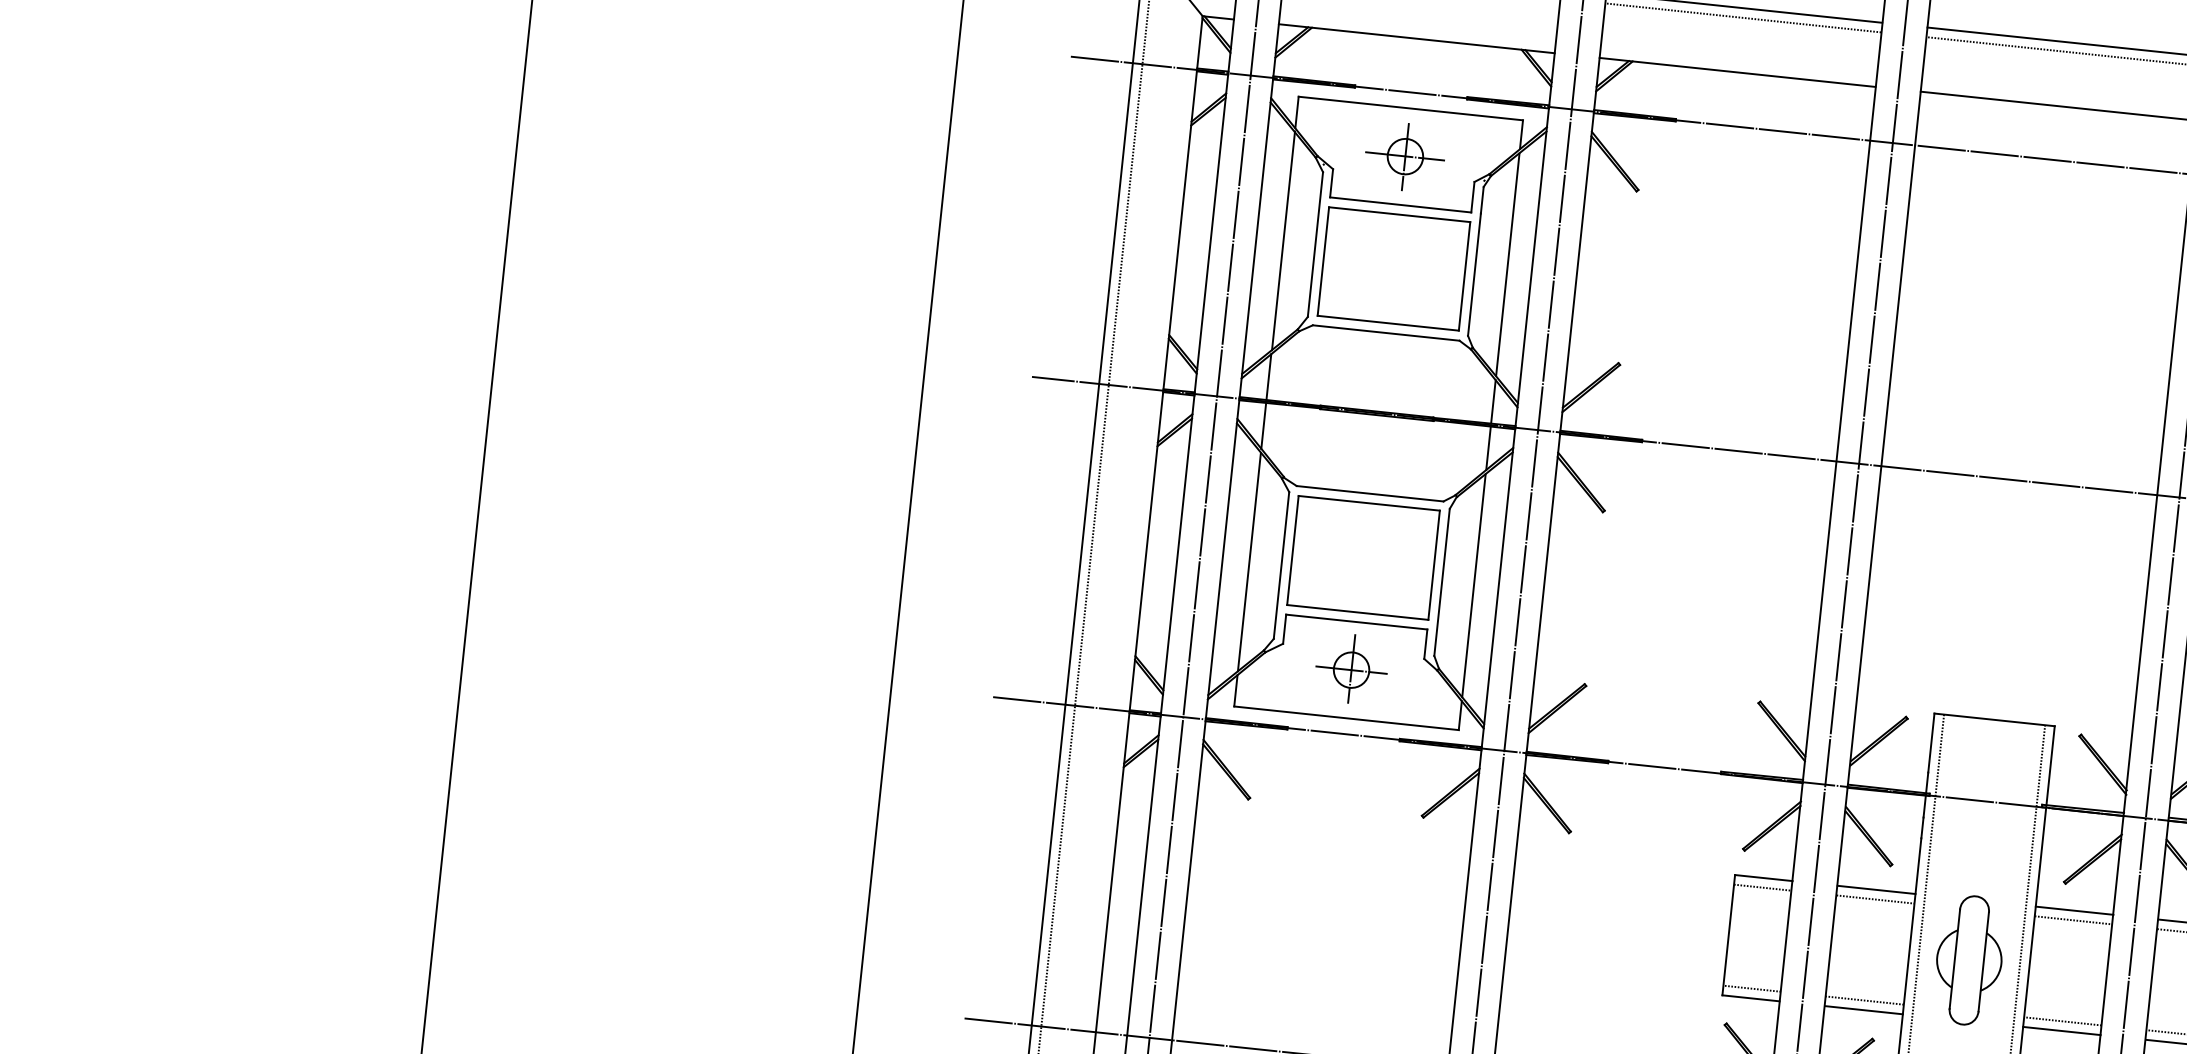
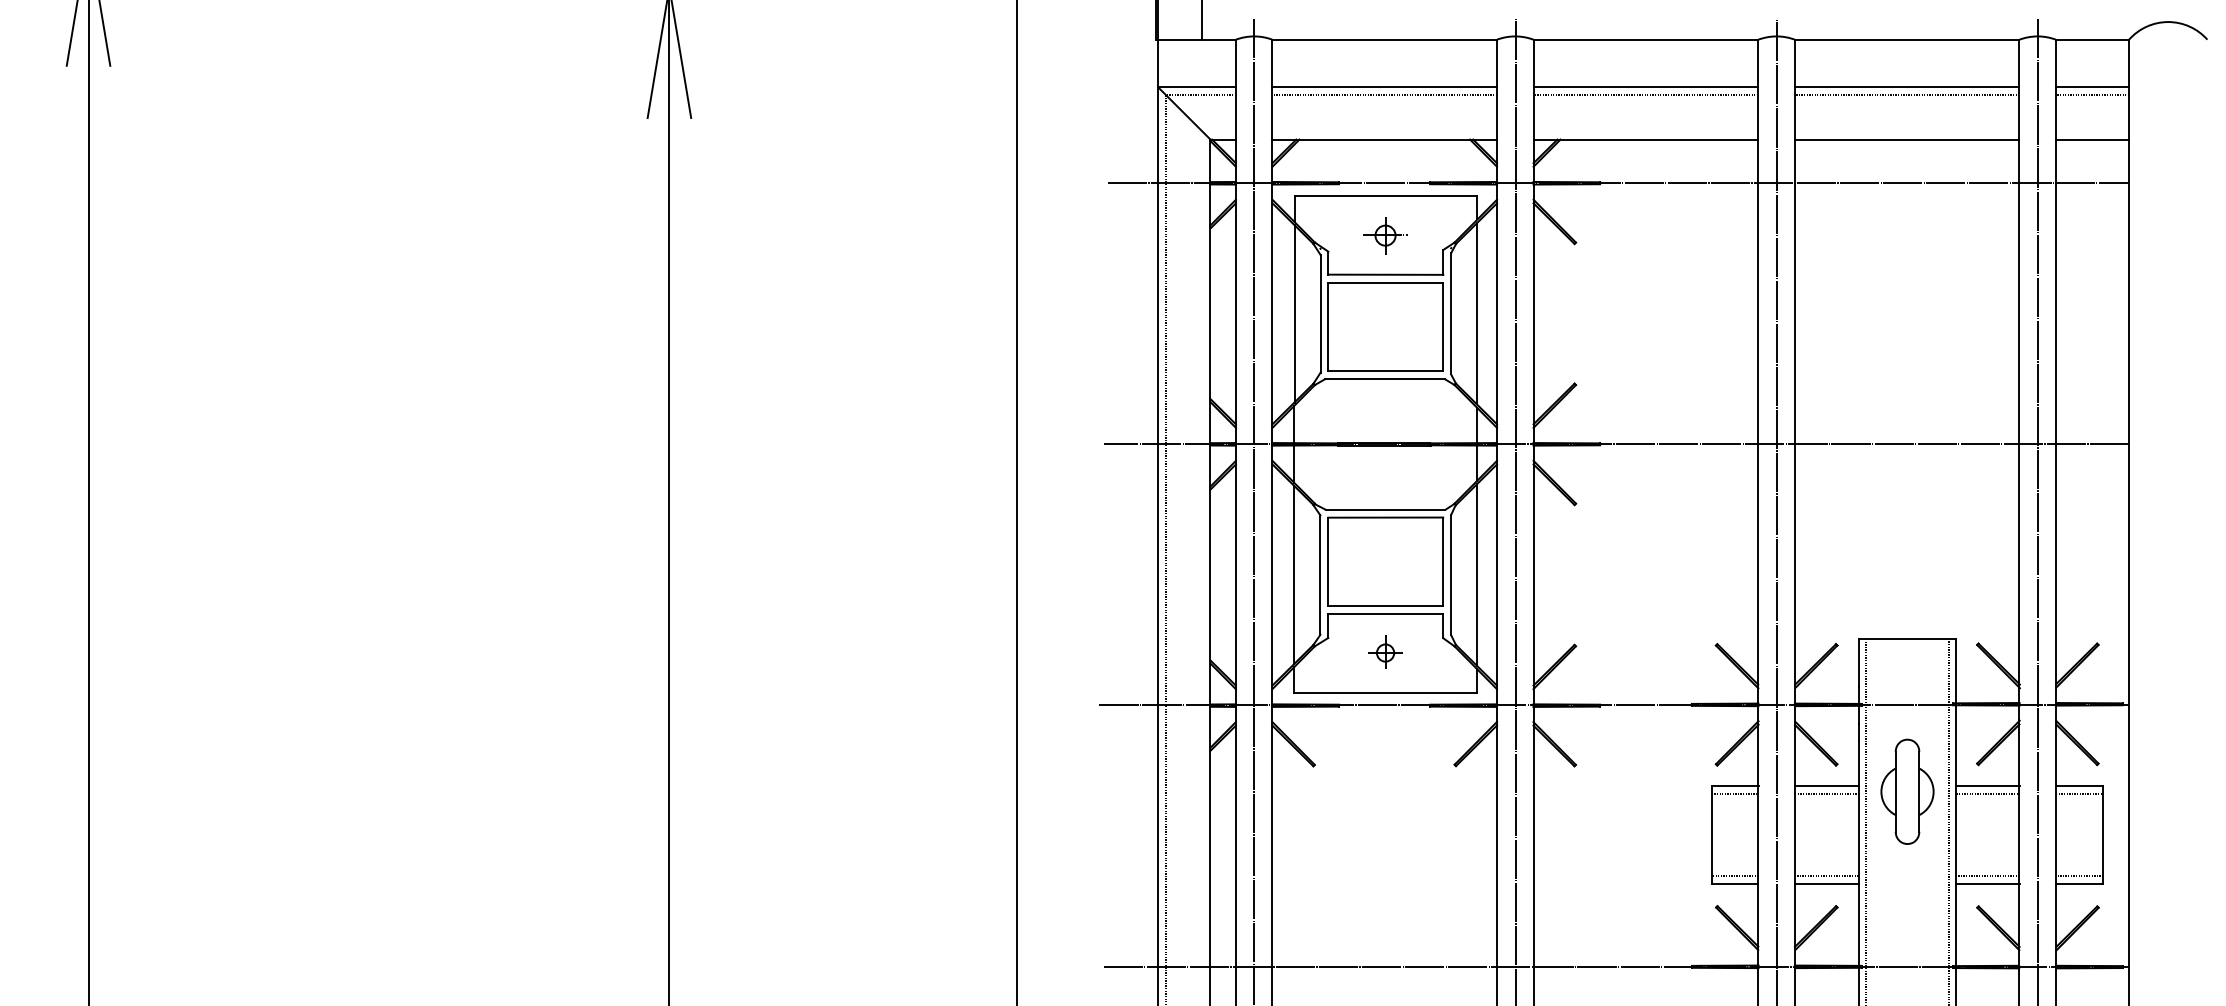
part: (1405, 156) -> (1385, 235), size x0.7
part: (1351, 669) -> (1385, 652), size x0.6
part: (1969, 960) -> (1907, 791), moved

